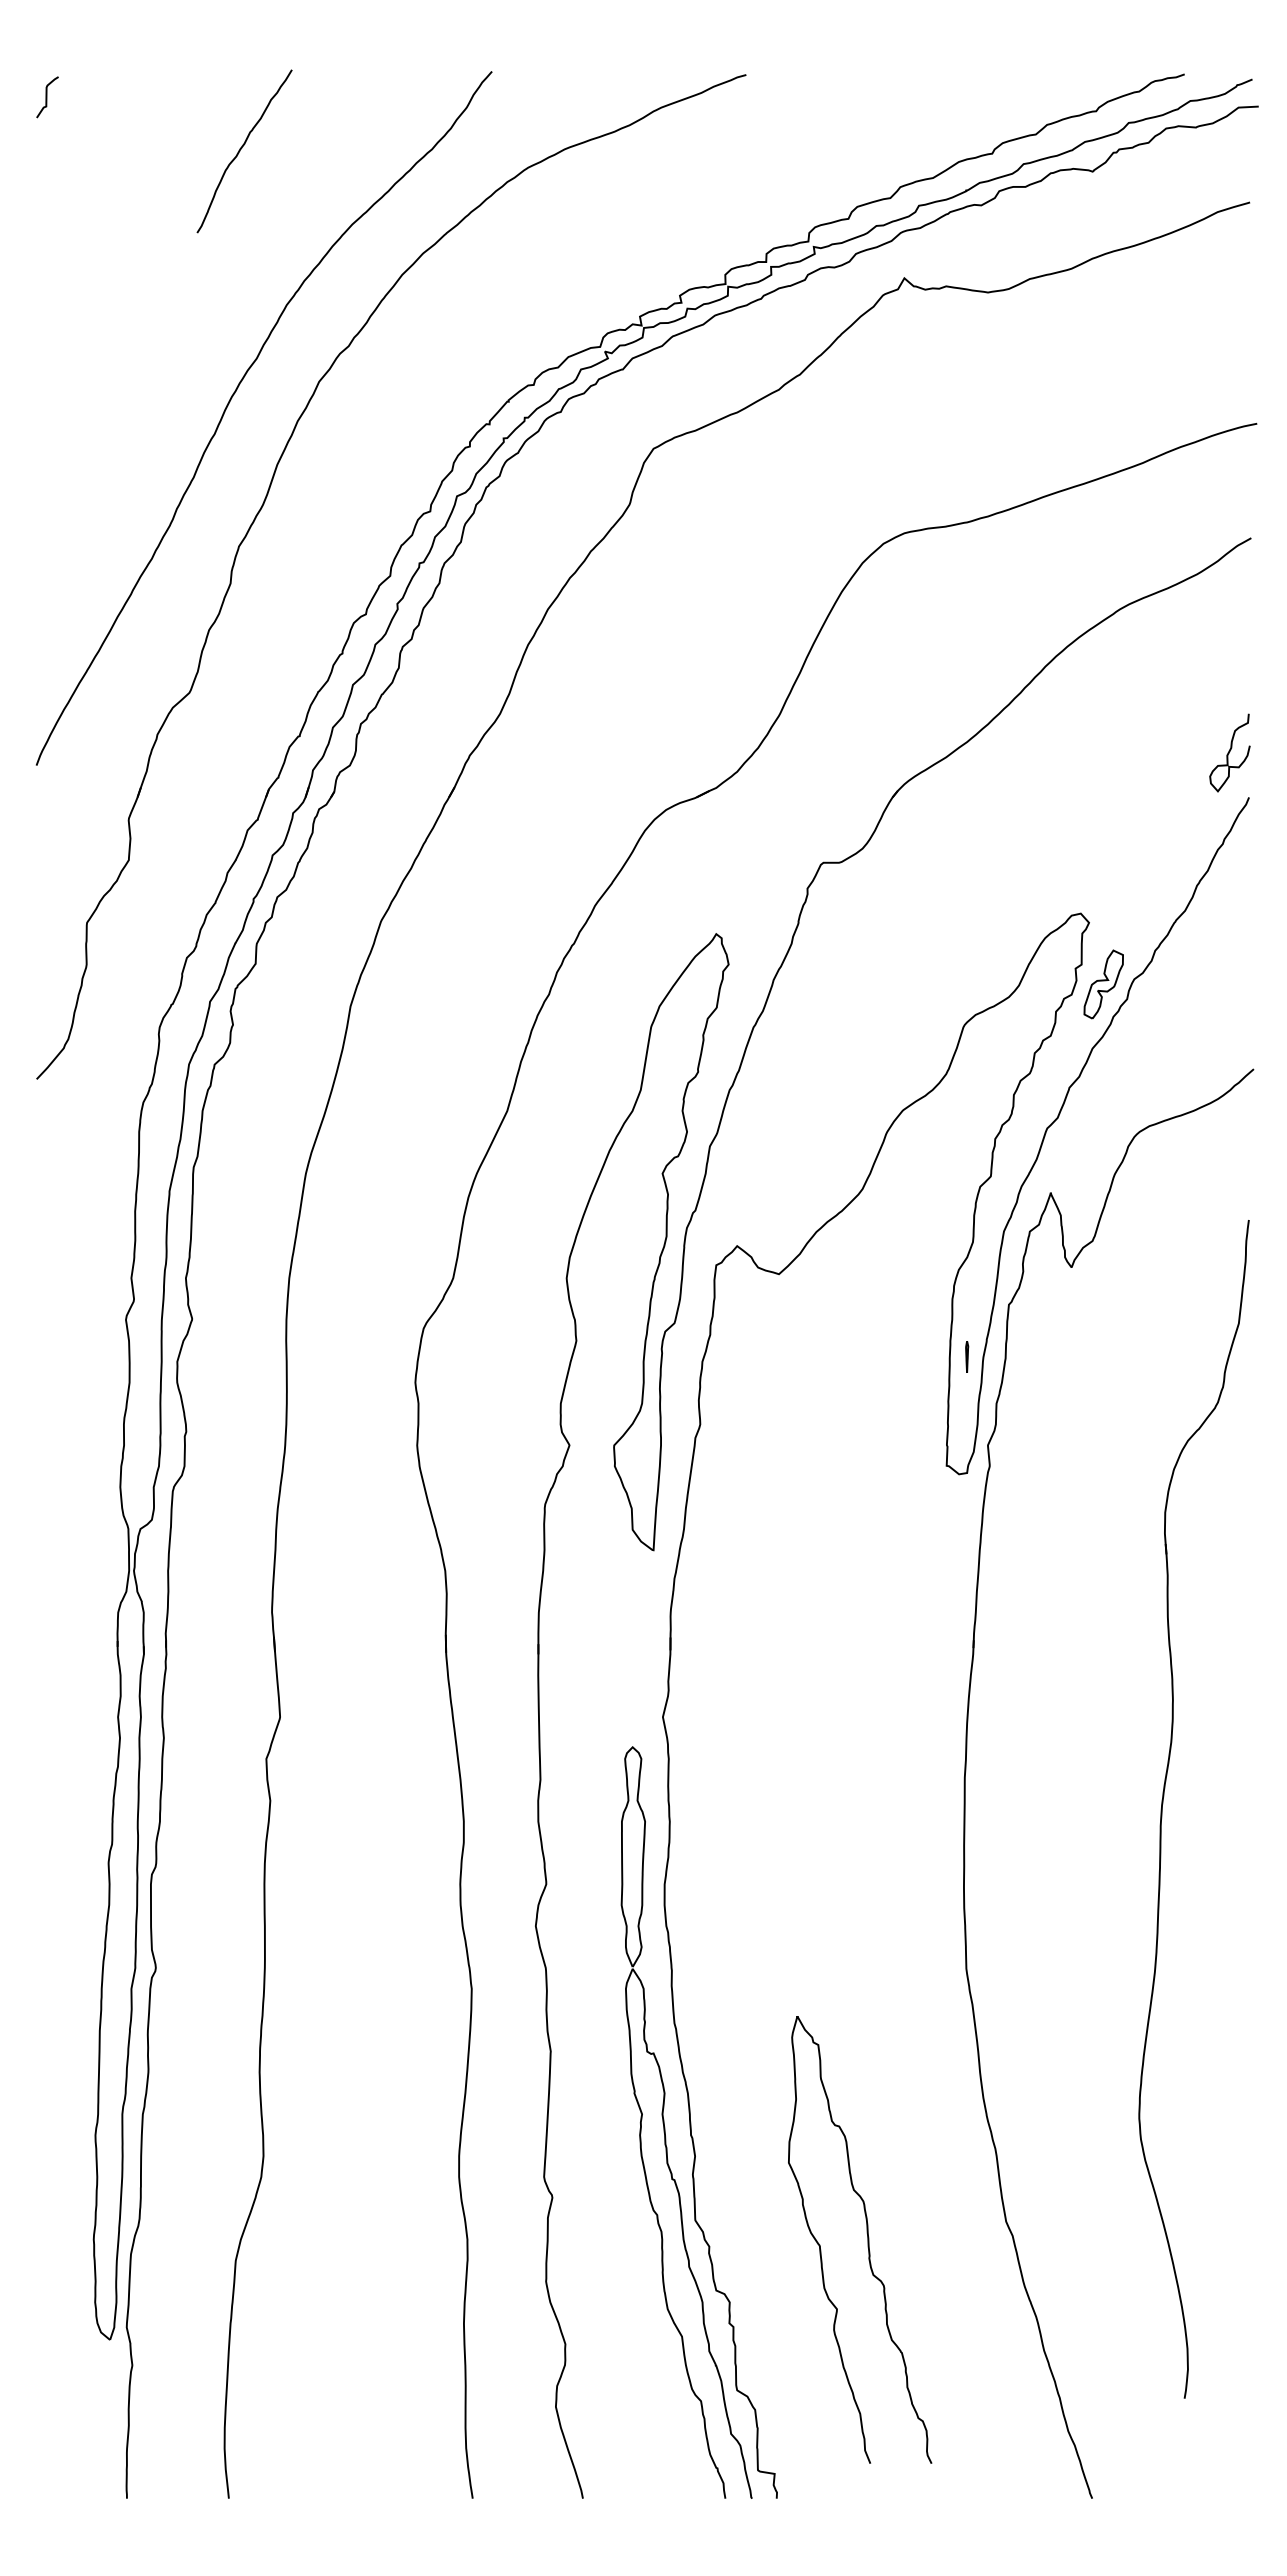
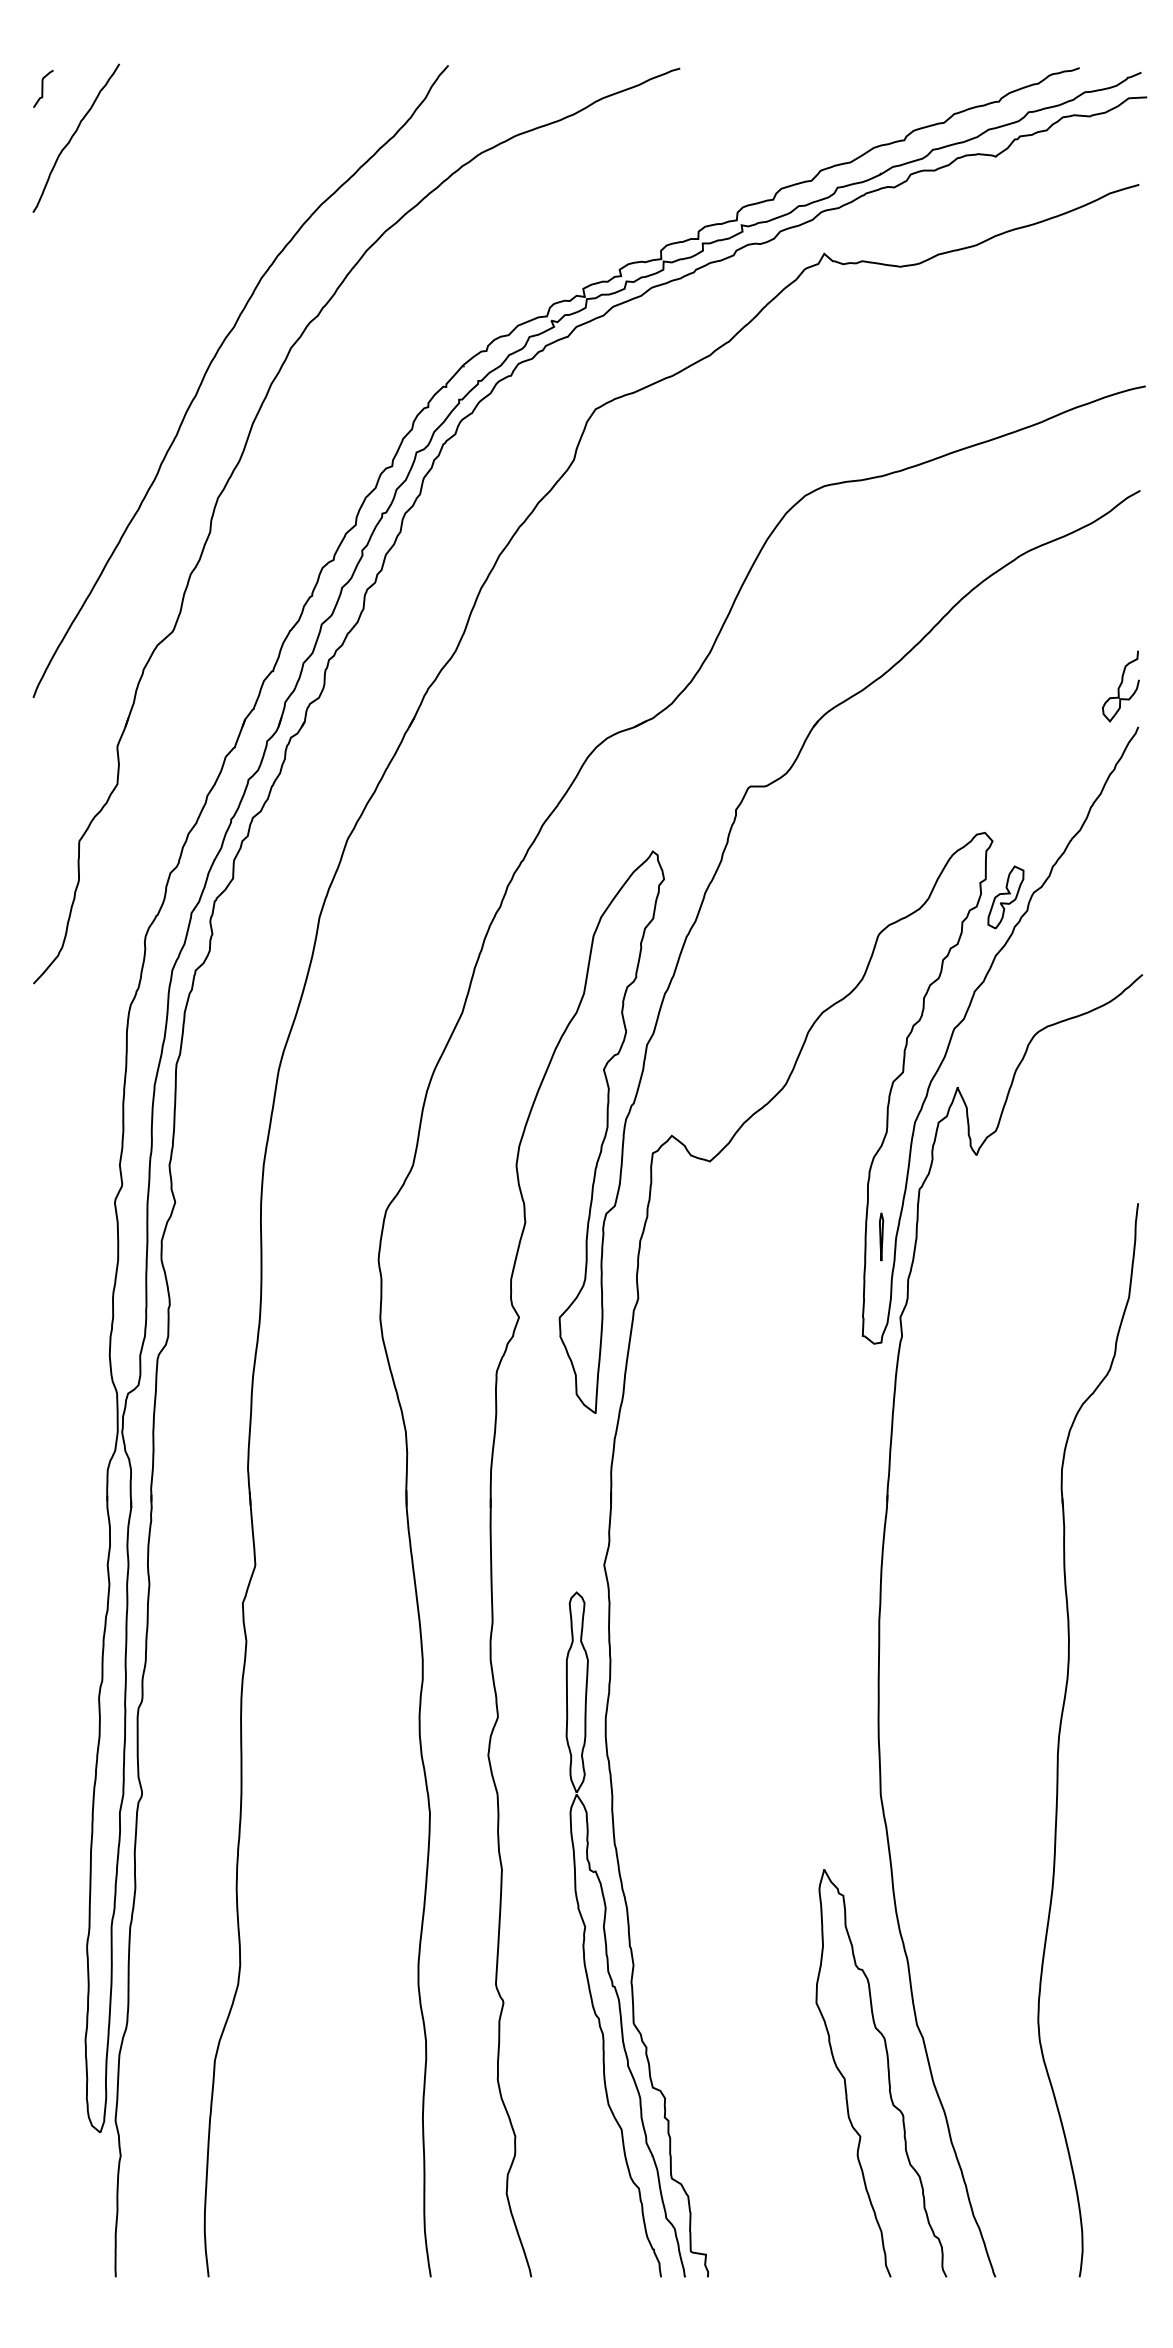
curve: (242, 148) -> (74, 135), moved
part: (966, 1356) -> (880, 1236), size x1.67
part: (1163, 1804) -> (1060, 1735), moved
curve: (867, 2239) -> (888, 2072), moved

